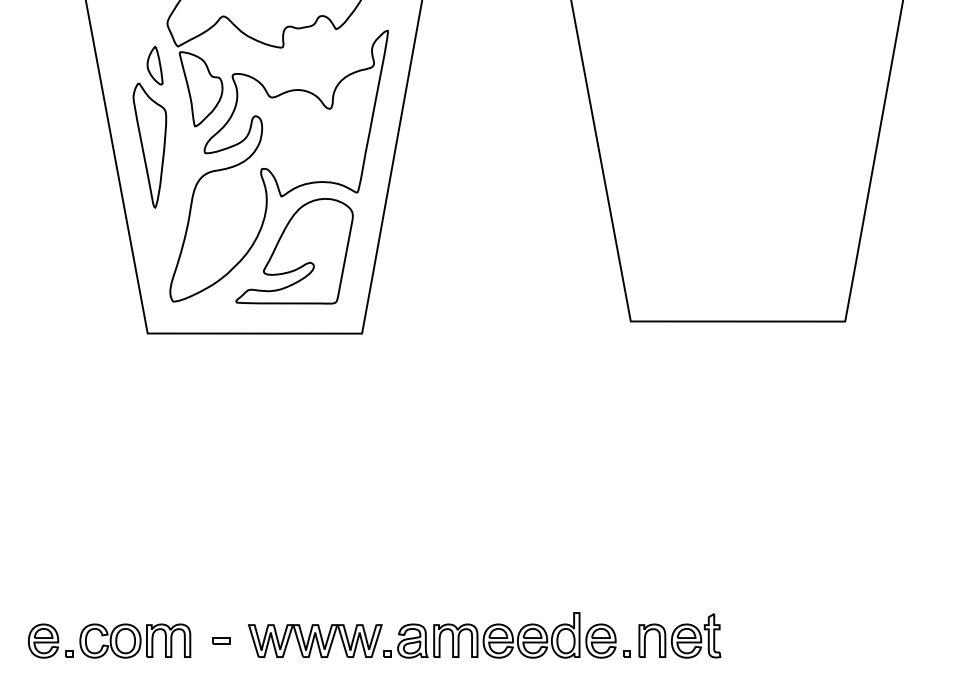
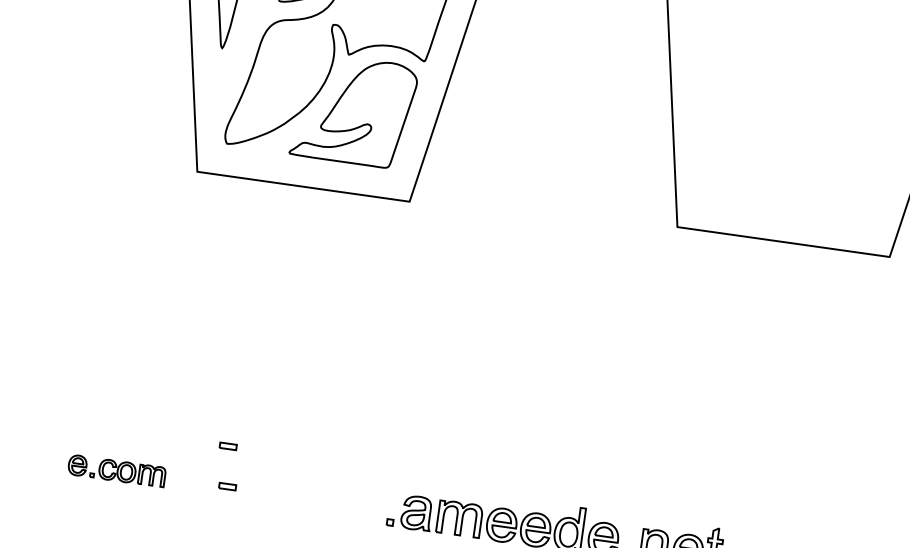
part: (216, 600) -> (228, 445), added
part: (109, 640) -> (116, 470), size x0.6
part: (314, 640) -> (319, 498), removed

